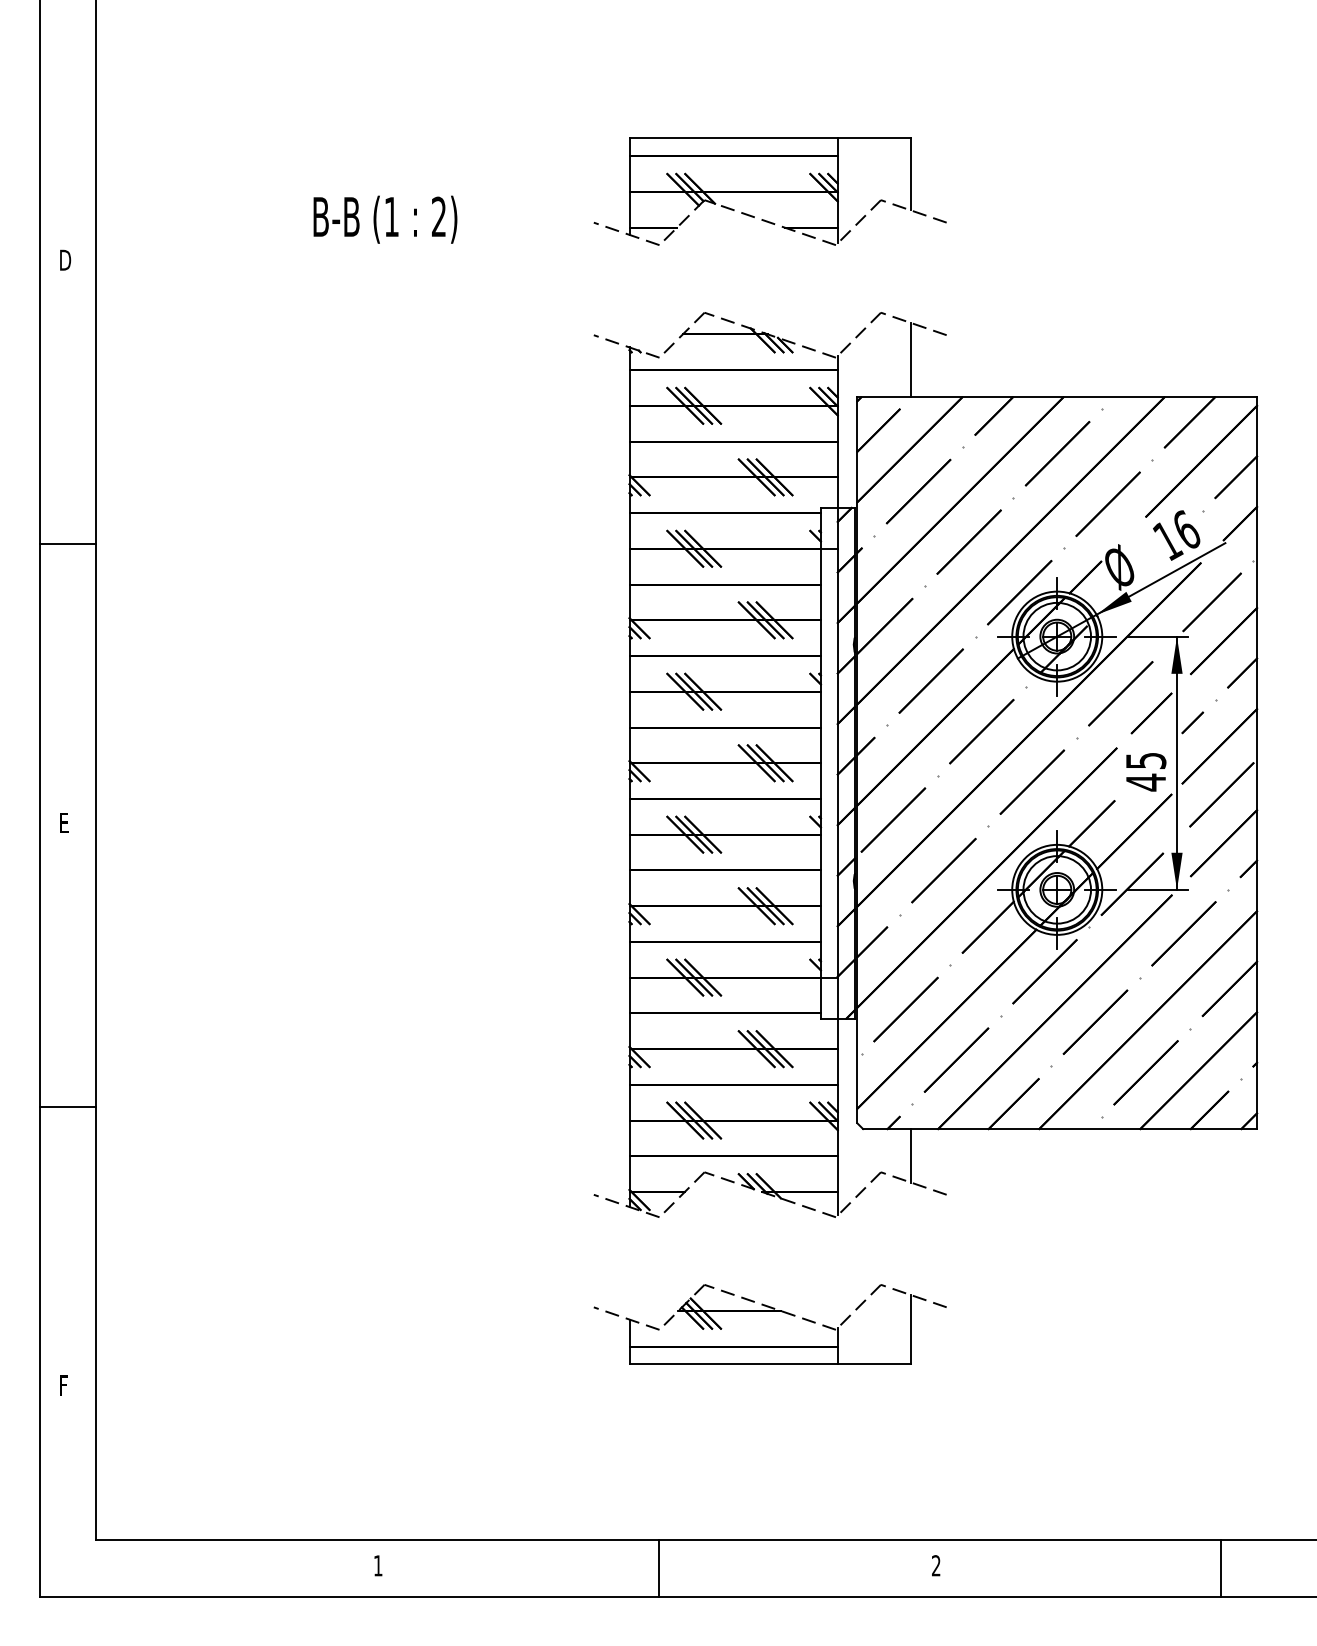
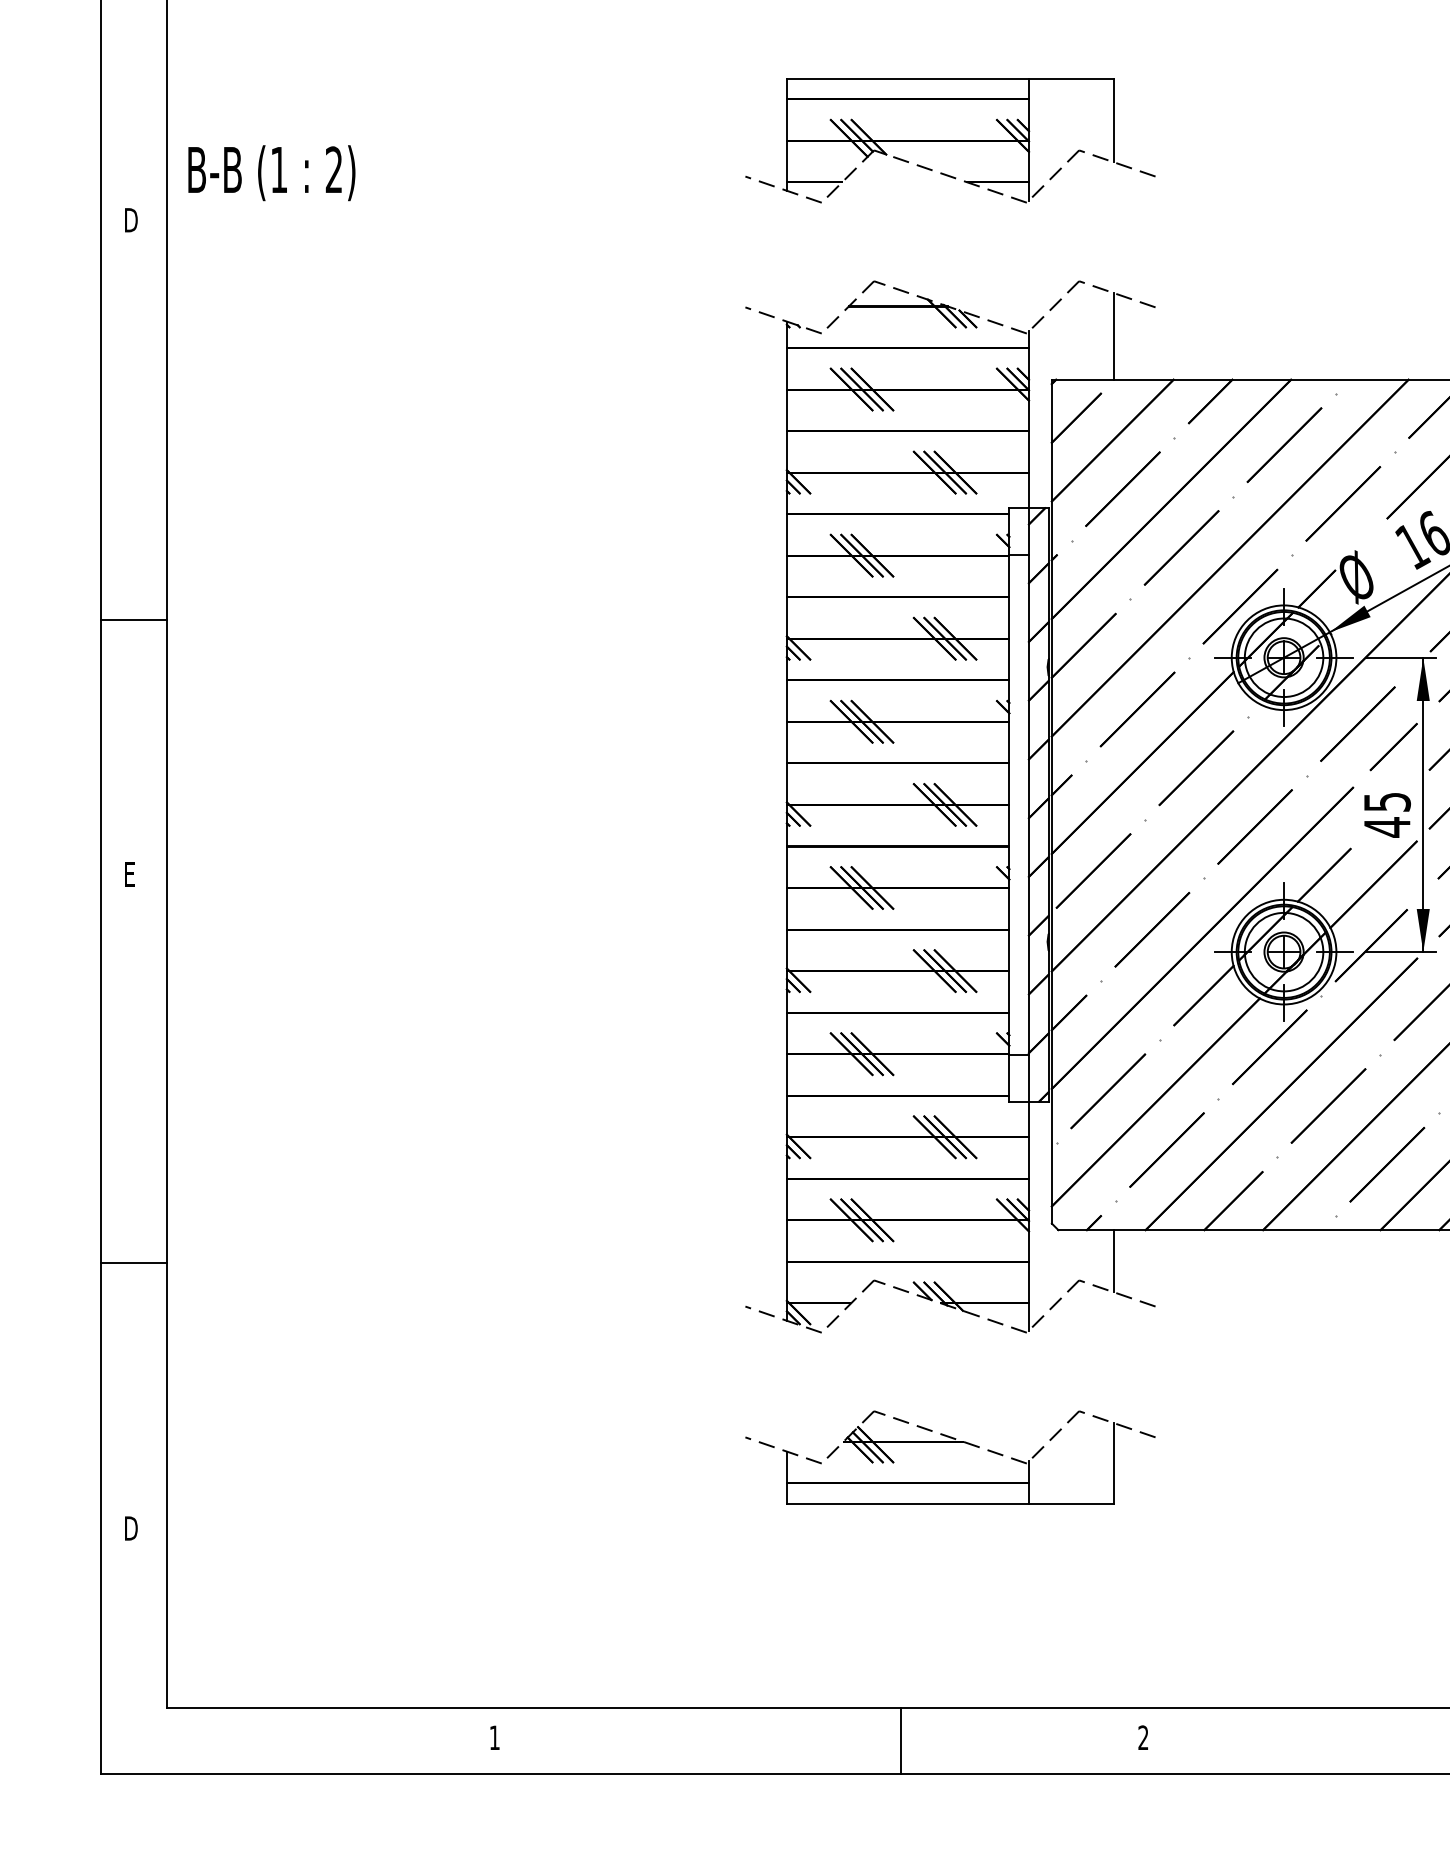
text: (385, 219) -> (271, 172), moved
line: (67, 544) -> (133, 620), moved
line: (67, 1107) -> (133, 1263), moved
text: (65, 1385) -> (131, 1528), F -> D
line: (658, 1568) -> (900, 1740), moved

